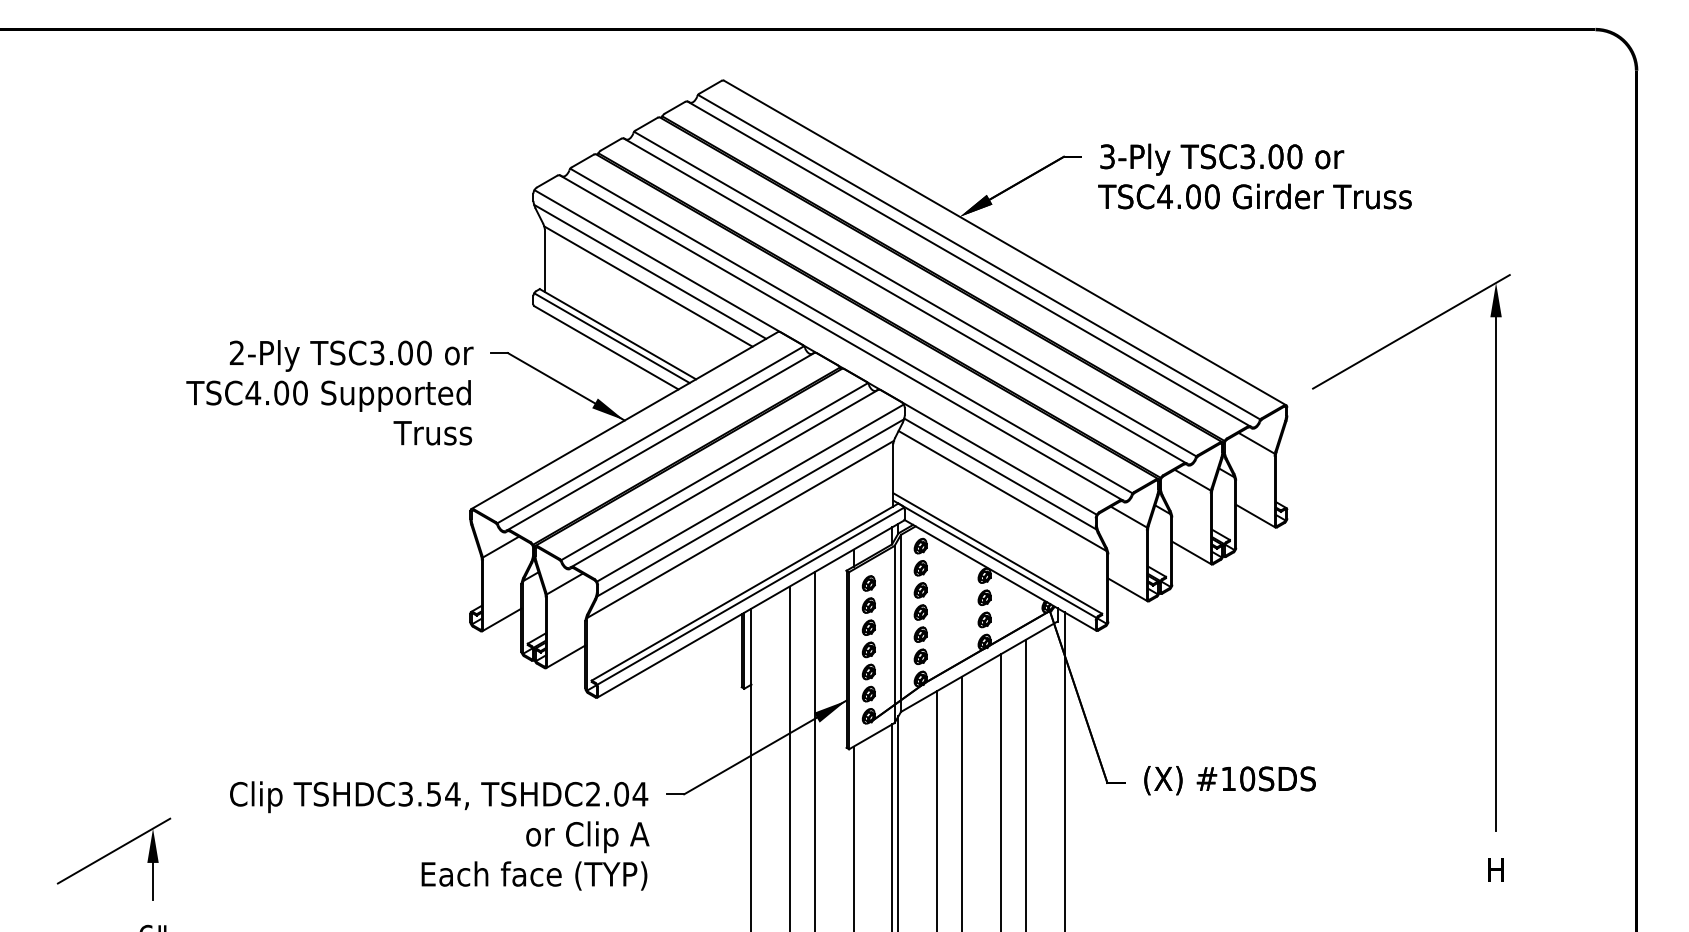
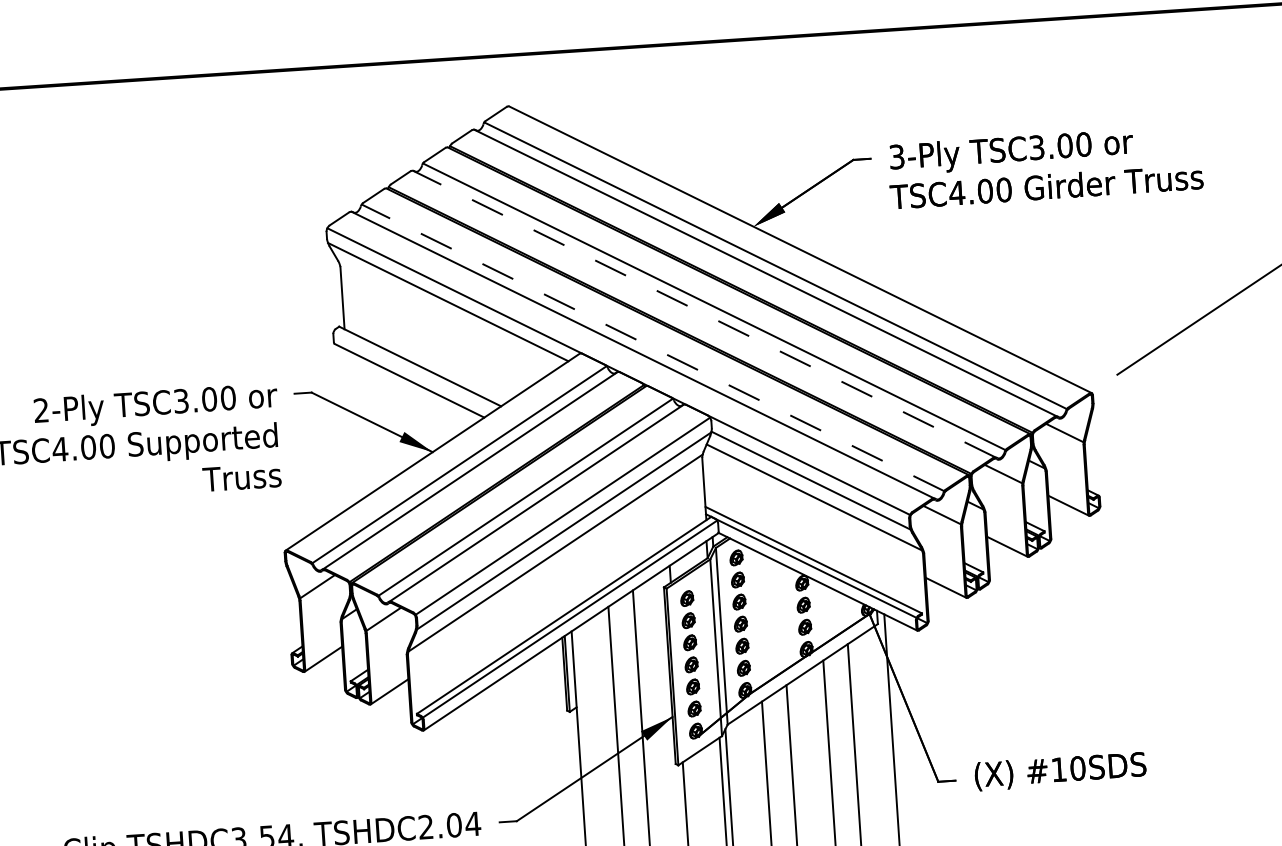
line: (648, 286) -> (447, 316), removed
line: (904, 300) -> (703, 313), solid -> dashed
line: (851, 331) -> (653, 348), solid -> dashed
line: (611, 338) -> (414, 371), removed

